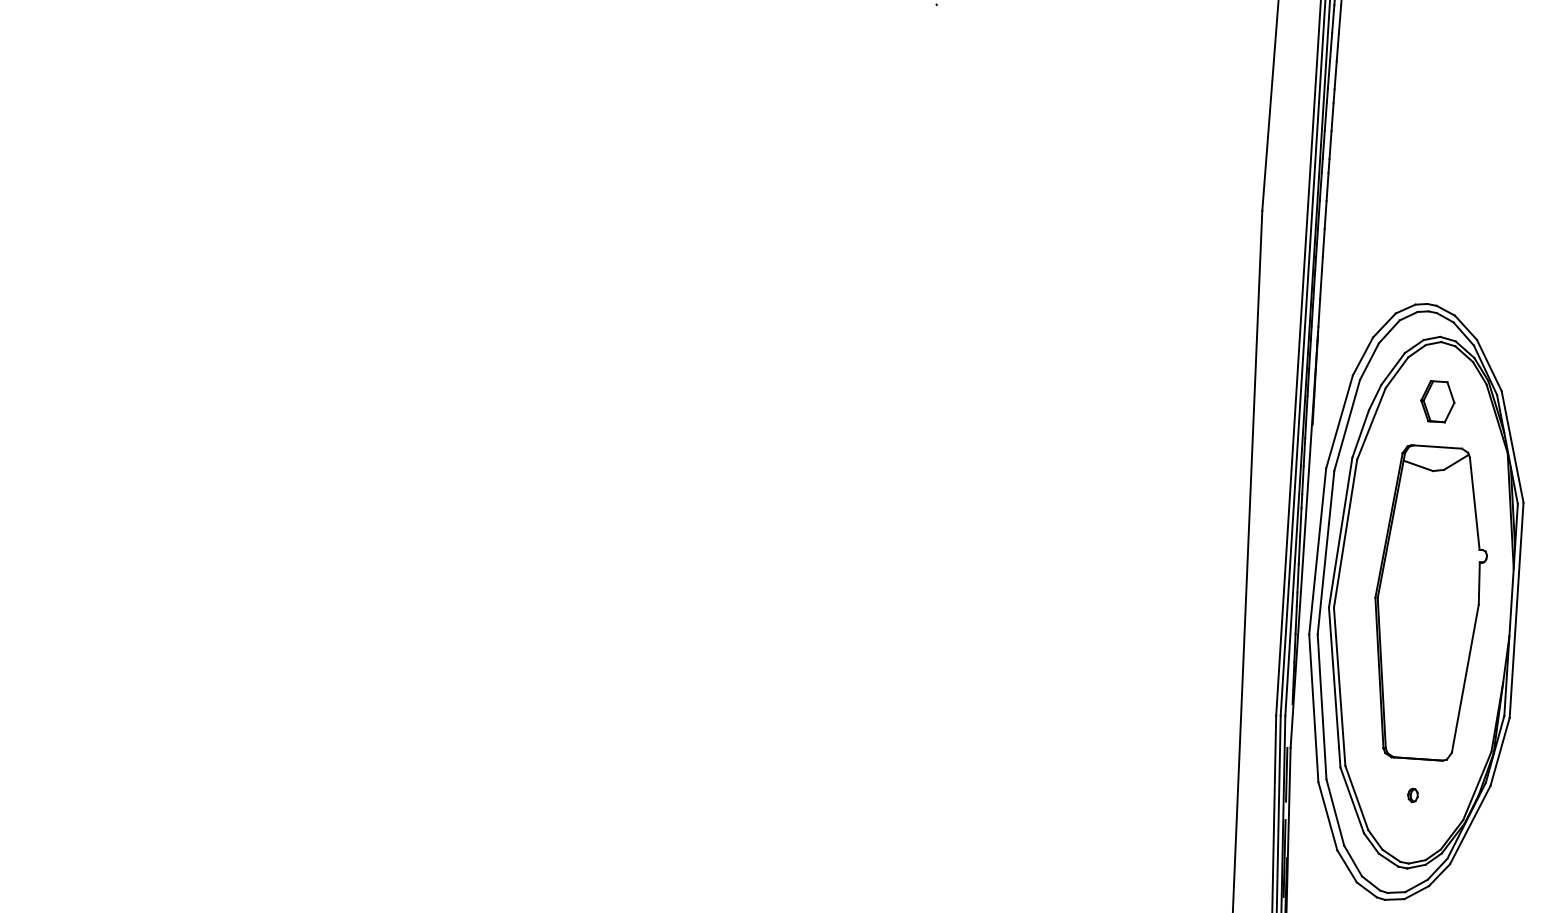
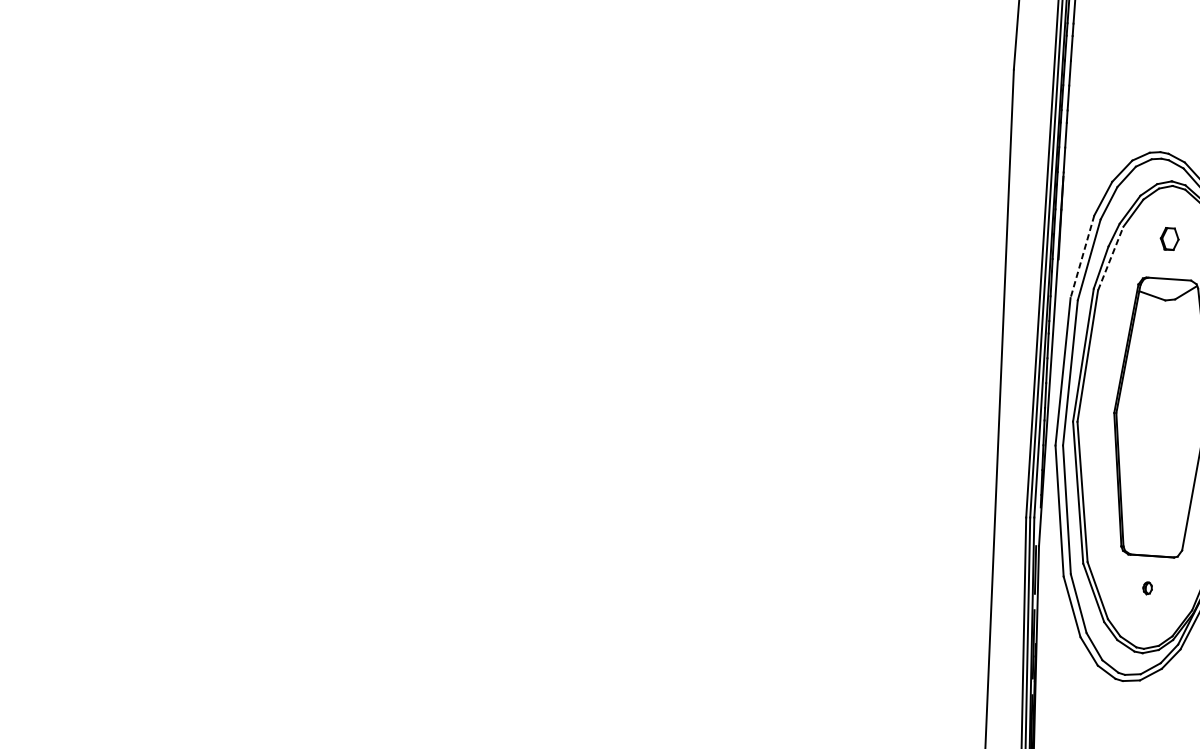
part: (1437, 401) -> (1169, 238), size x0.6
line: (1339, 422) -> (1082, 257), solid -> dashed
line: (1371, 423) -> (1110, 258), solid -> dashed

